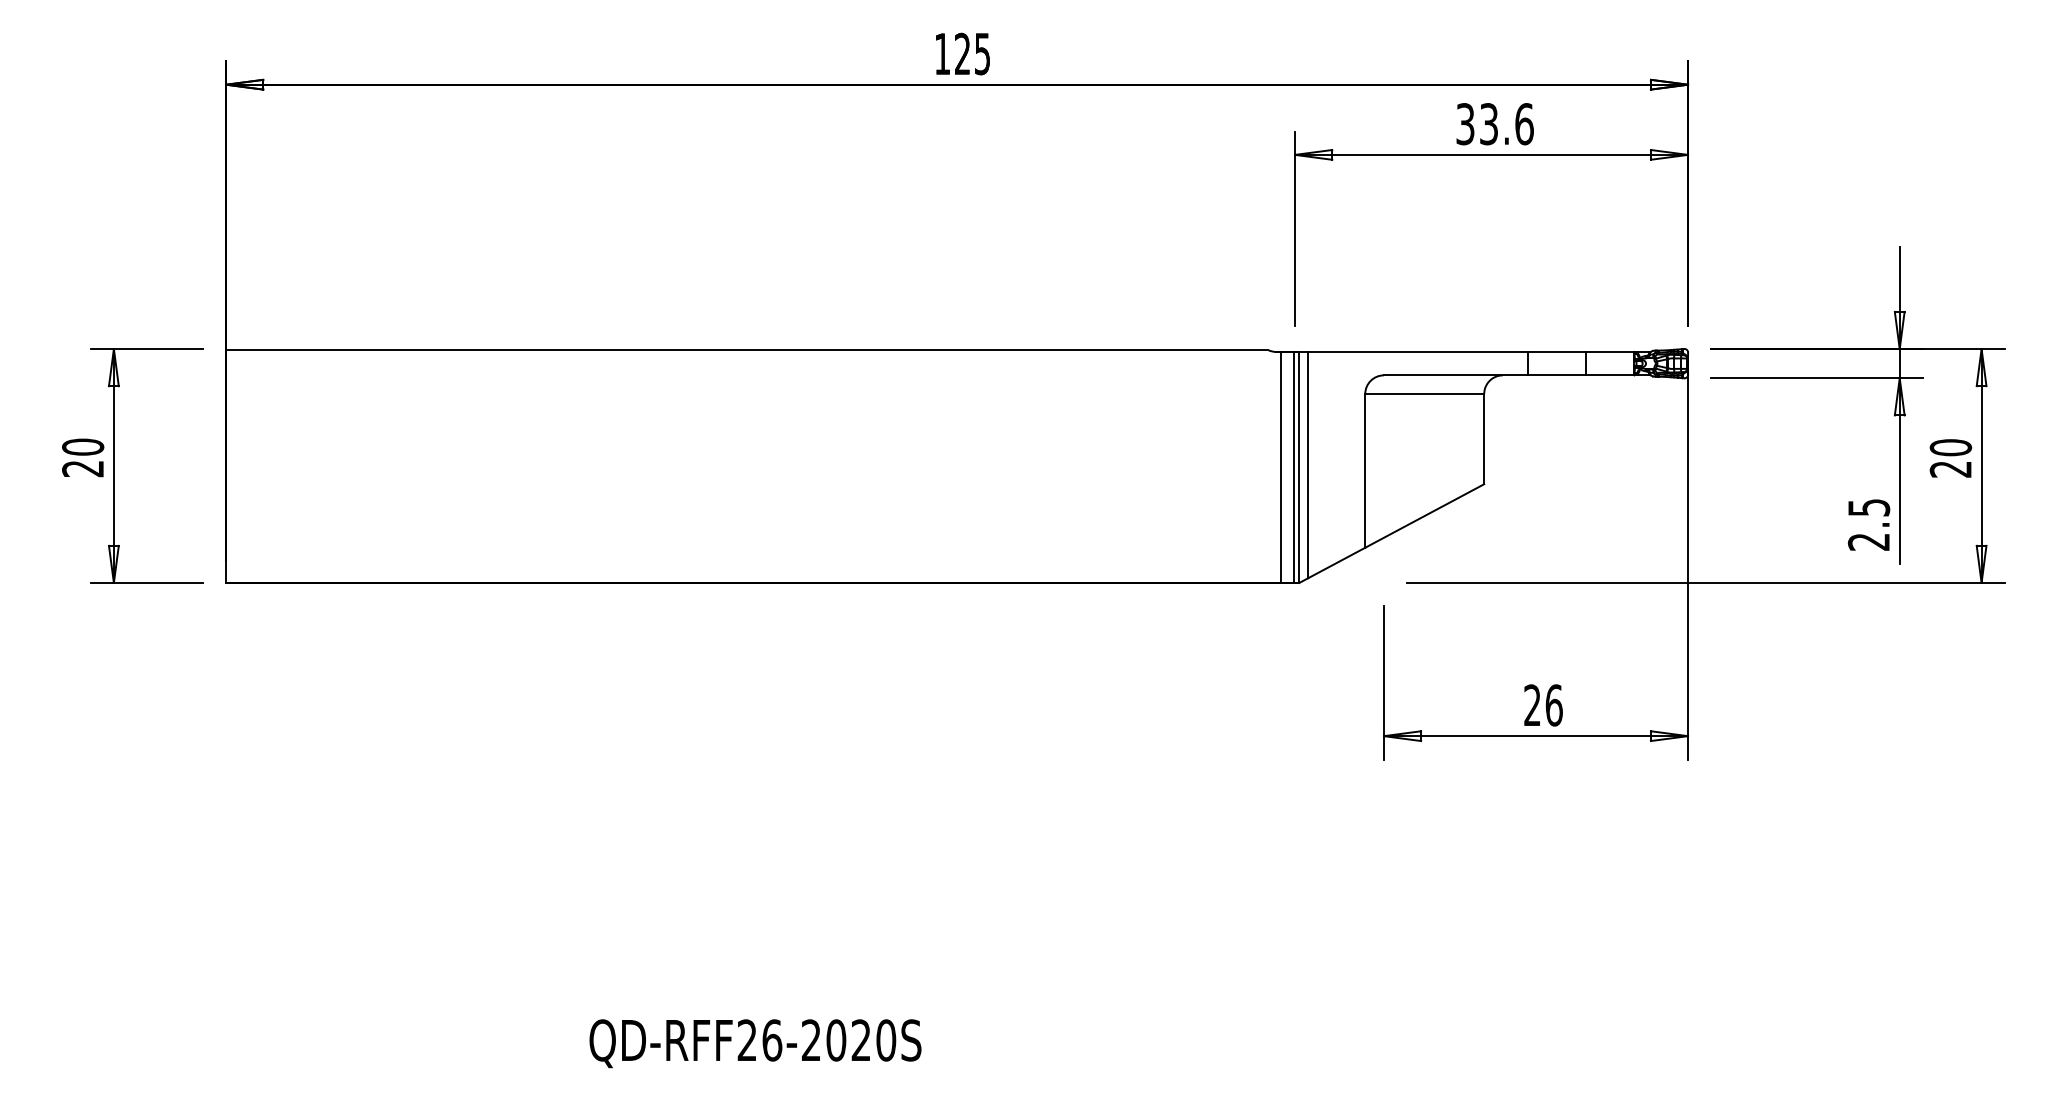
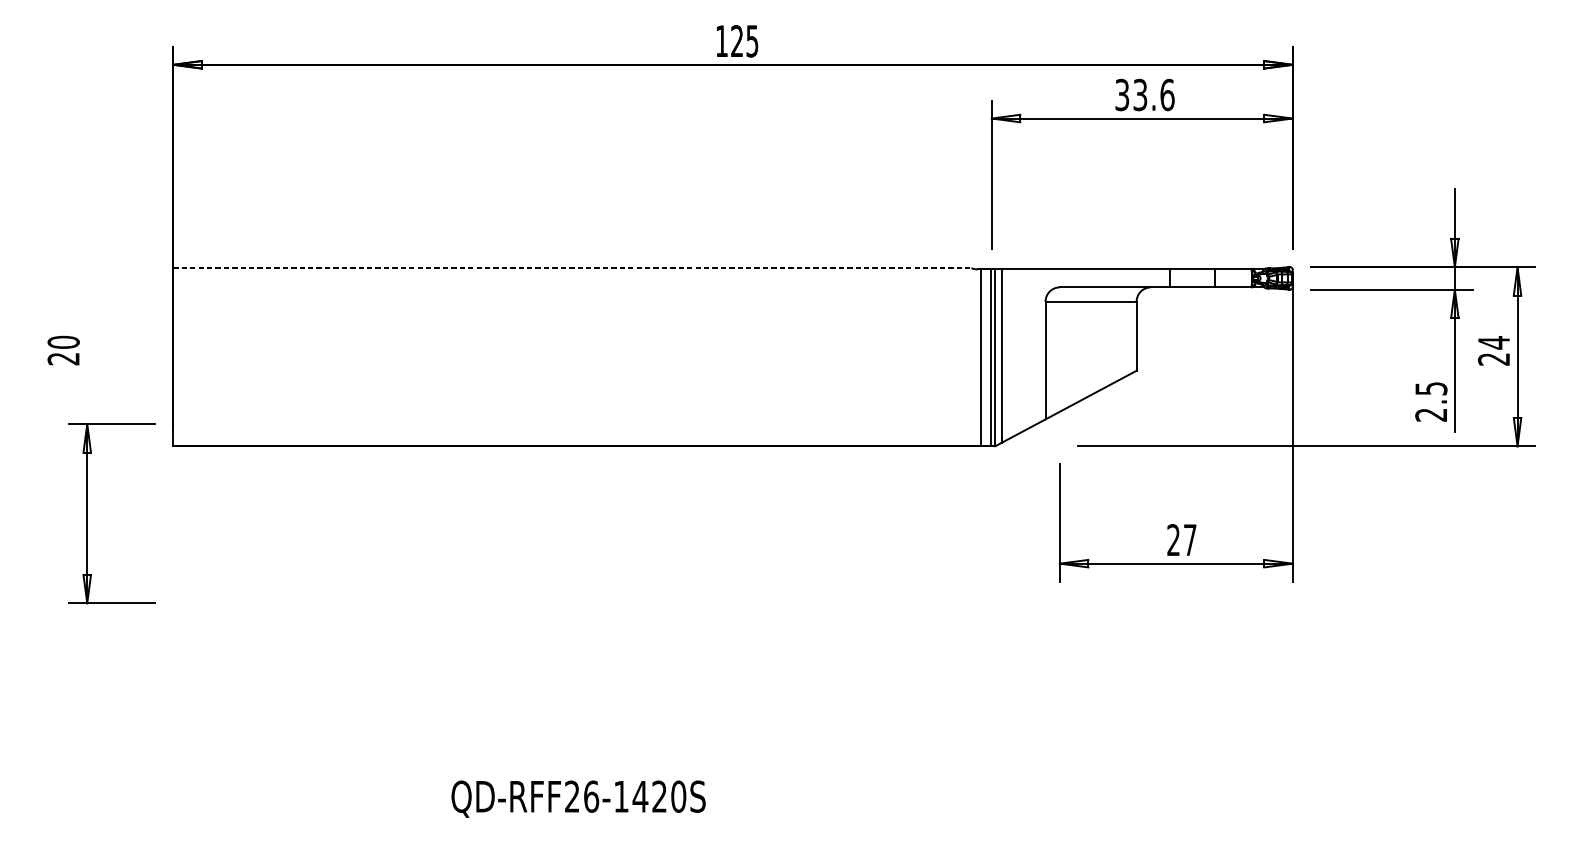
line: (747, 350) -> (572, 268), solid -> dashed
text: (1950, 447) -> (1493, 342), 20 -> 24
part: (114, 465) -> (87, 513), moved
text: (1553, 705) -> (1189, 540), 26 -> 27
text: (823, 1040) -> (630, 796), QD-RFF26-2020S -> QD-RFF26-1420S

